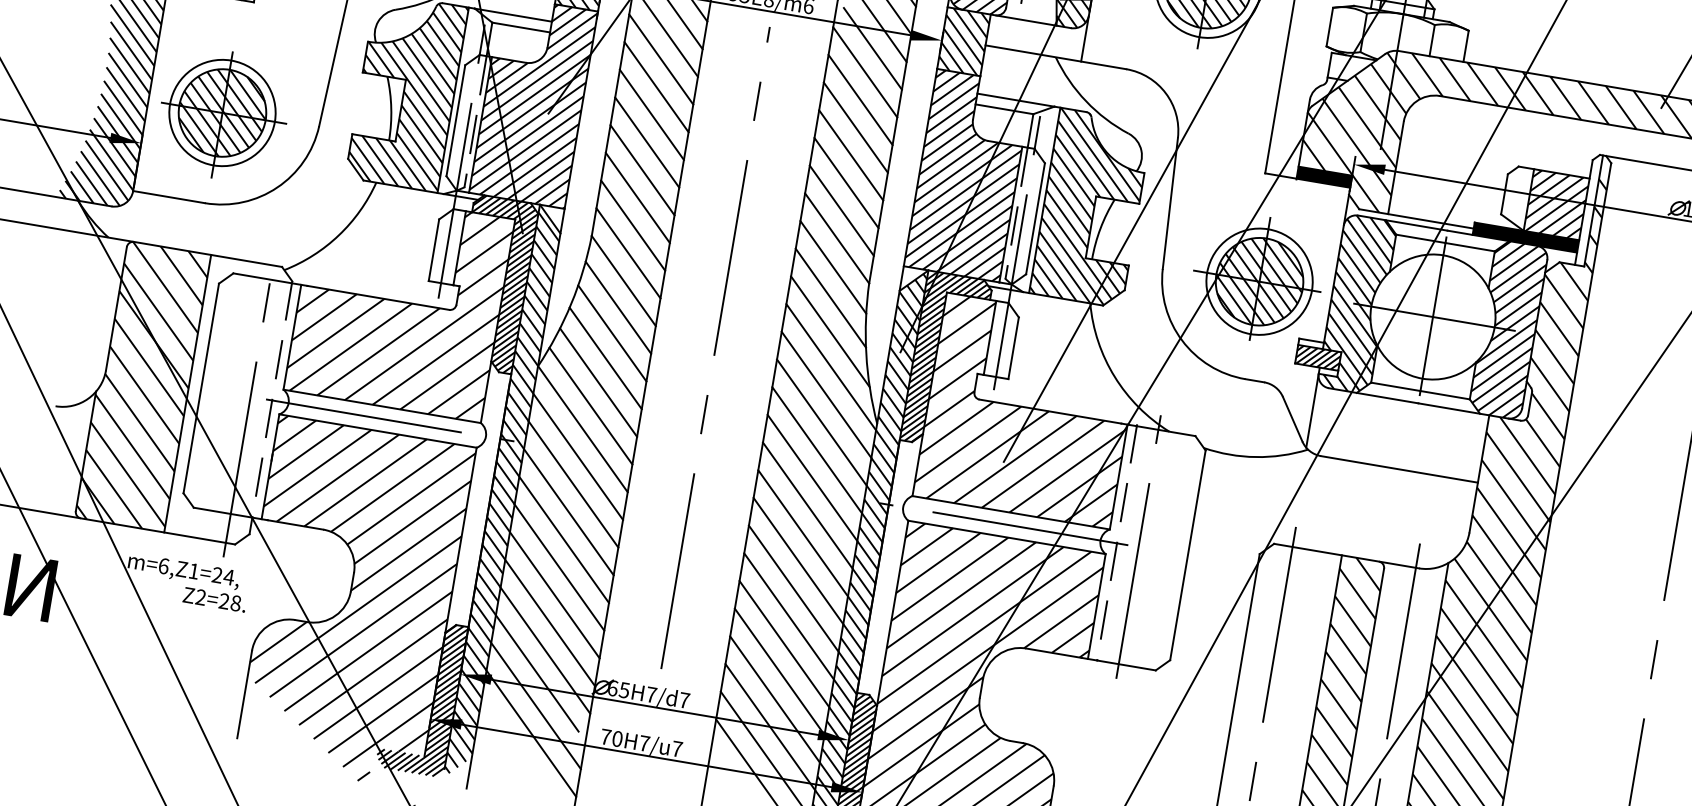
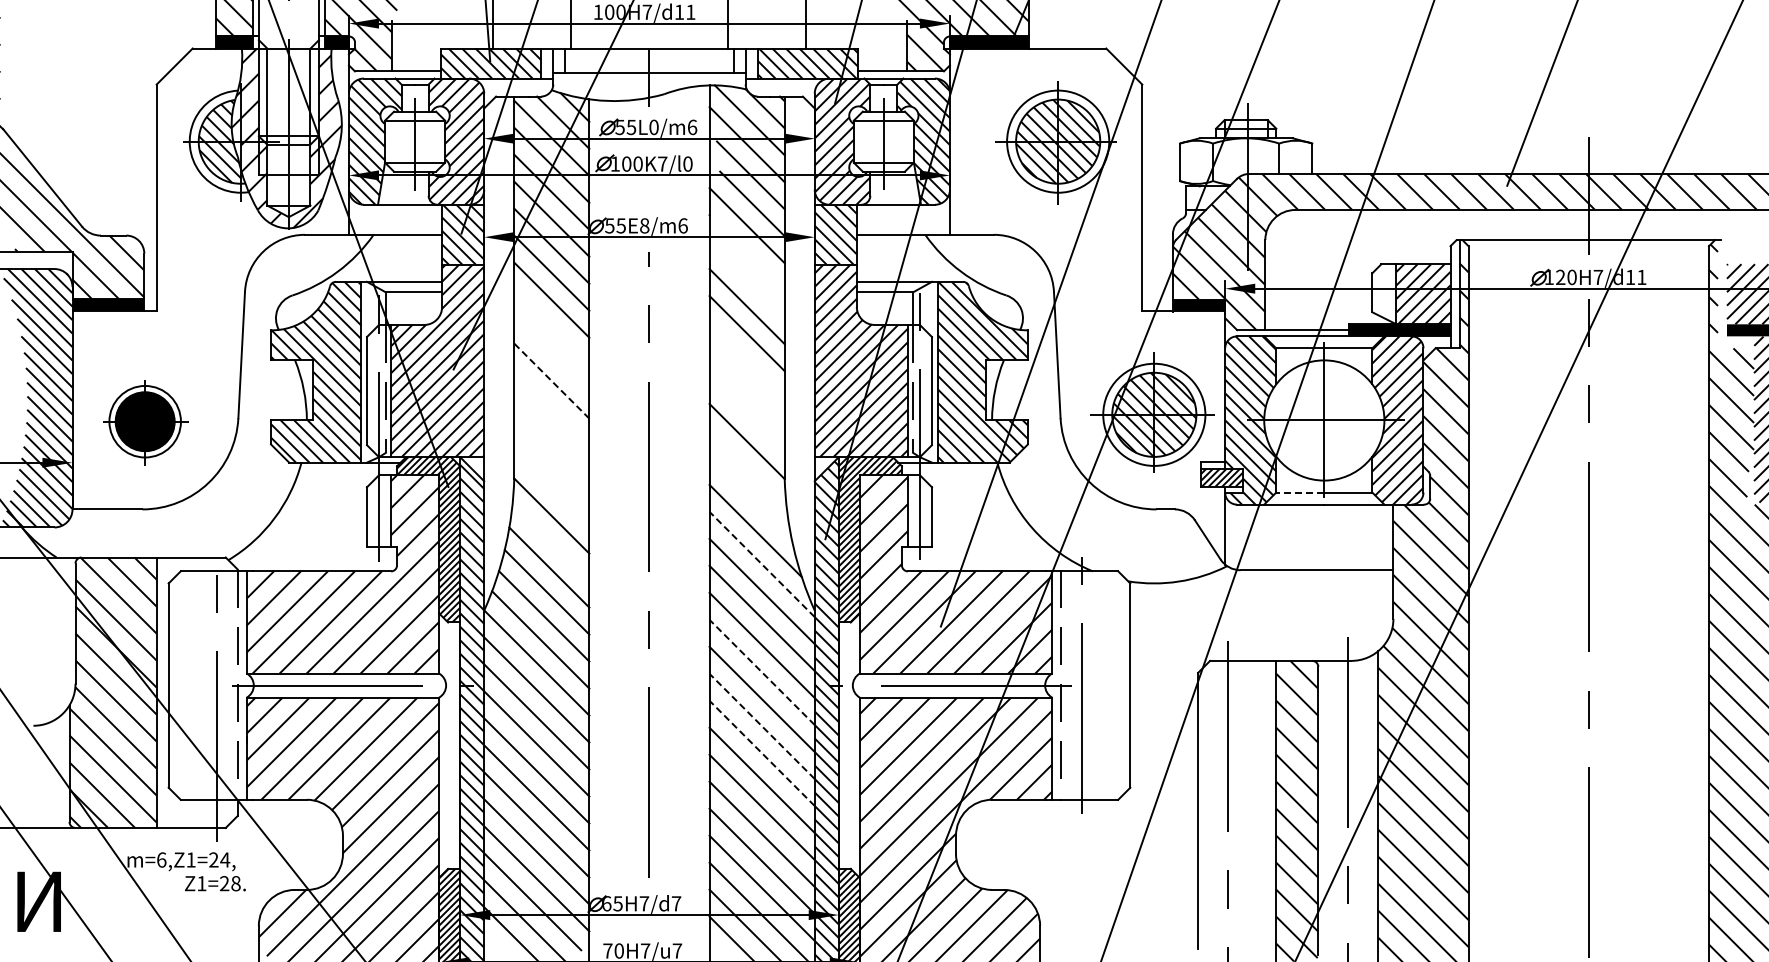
line: (872, 49) -> (750, 256), removed
line: (864, 72) -> (746, 279), removed
line: (656, 86) -> (551, 326), removed
part: (224, 114) -> (146, 422), size x0.7
line: (651, 114) -> (551, 353), removed
line: (647, 141) -> (551, 380), solid -> dashed
line: (850, 155) -> (746, 360), removed
line: (642, 169) -> (551, 407), removed
line: (845, 182) -> (746, 387), removed
line: (637, 197) -> (551, 434), removed
line: (841, 210) -> (746, 414), removed
line: (632, 224) -> (551, 461), removed
line: (628, 252) -> (551, 488), removed
line: (832, 267) -> (747, 469), removed
line: (830, 297) -> (750, 498), removed
line: (618, 306) -> (550, 541), removed
line: (830, 367) -> (761, 564), solid -> dashed
line: (1395, 386) -> (1299, 492), solid -> dashed
line: (811, 477) -> (761, 672), solid -> dashed
line: (802, 533) -> (761, 726), solid -> dashed
line: (797, 561) -> (761, 753), solid -> dashed
text: (200, 597) -> (201, 883), Z2=28. -> Z1=28.

